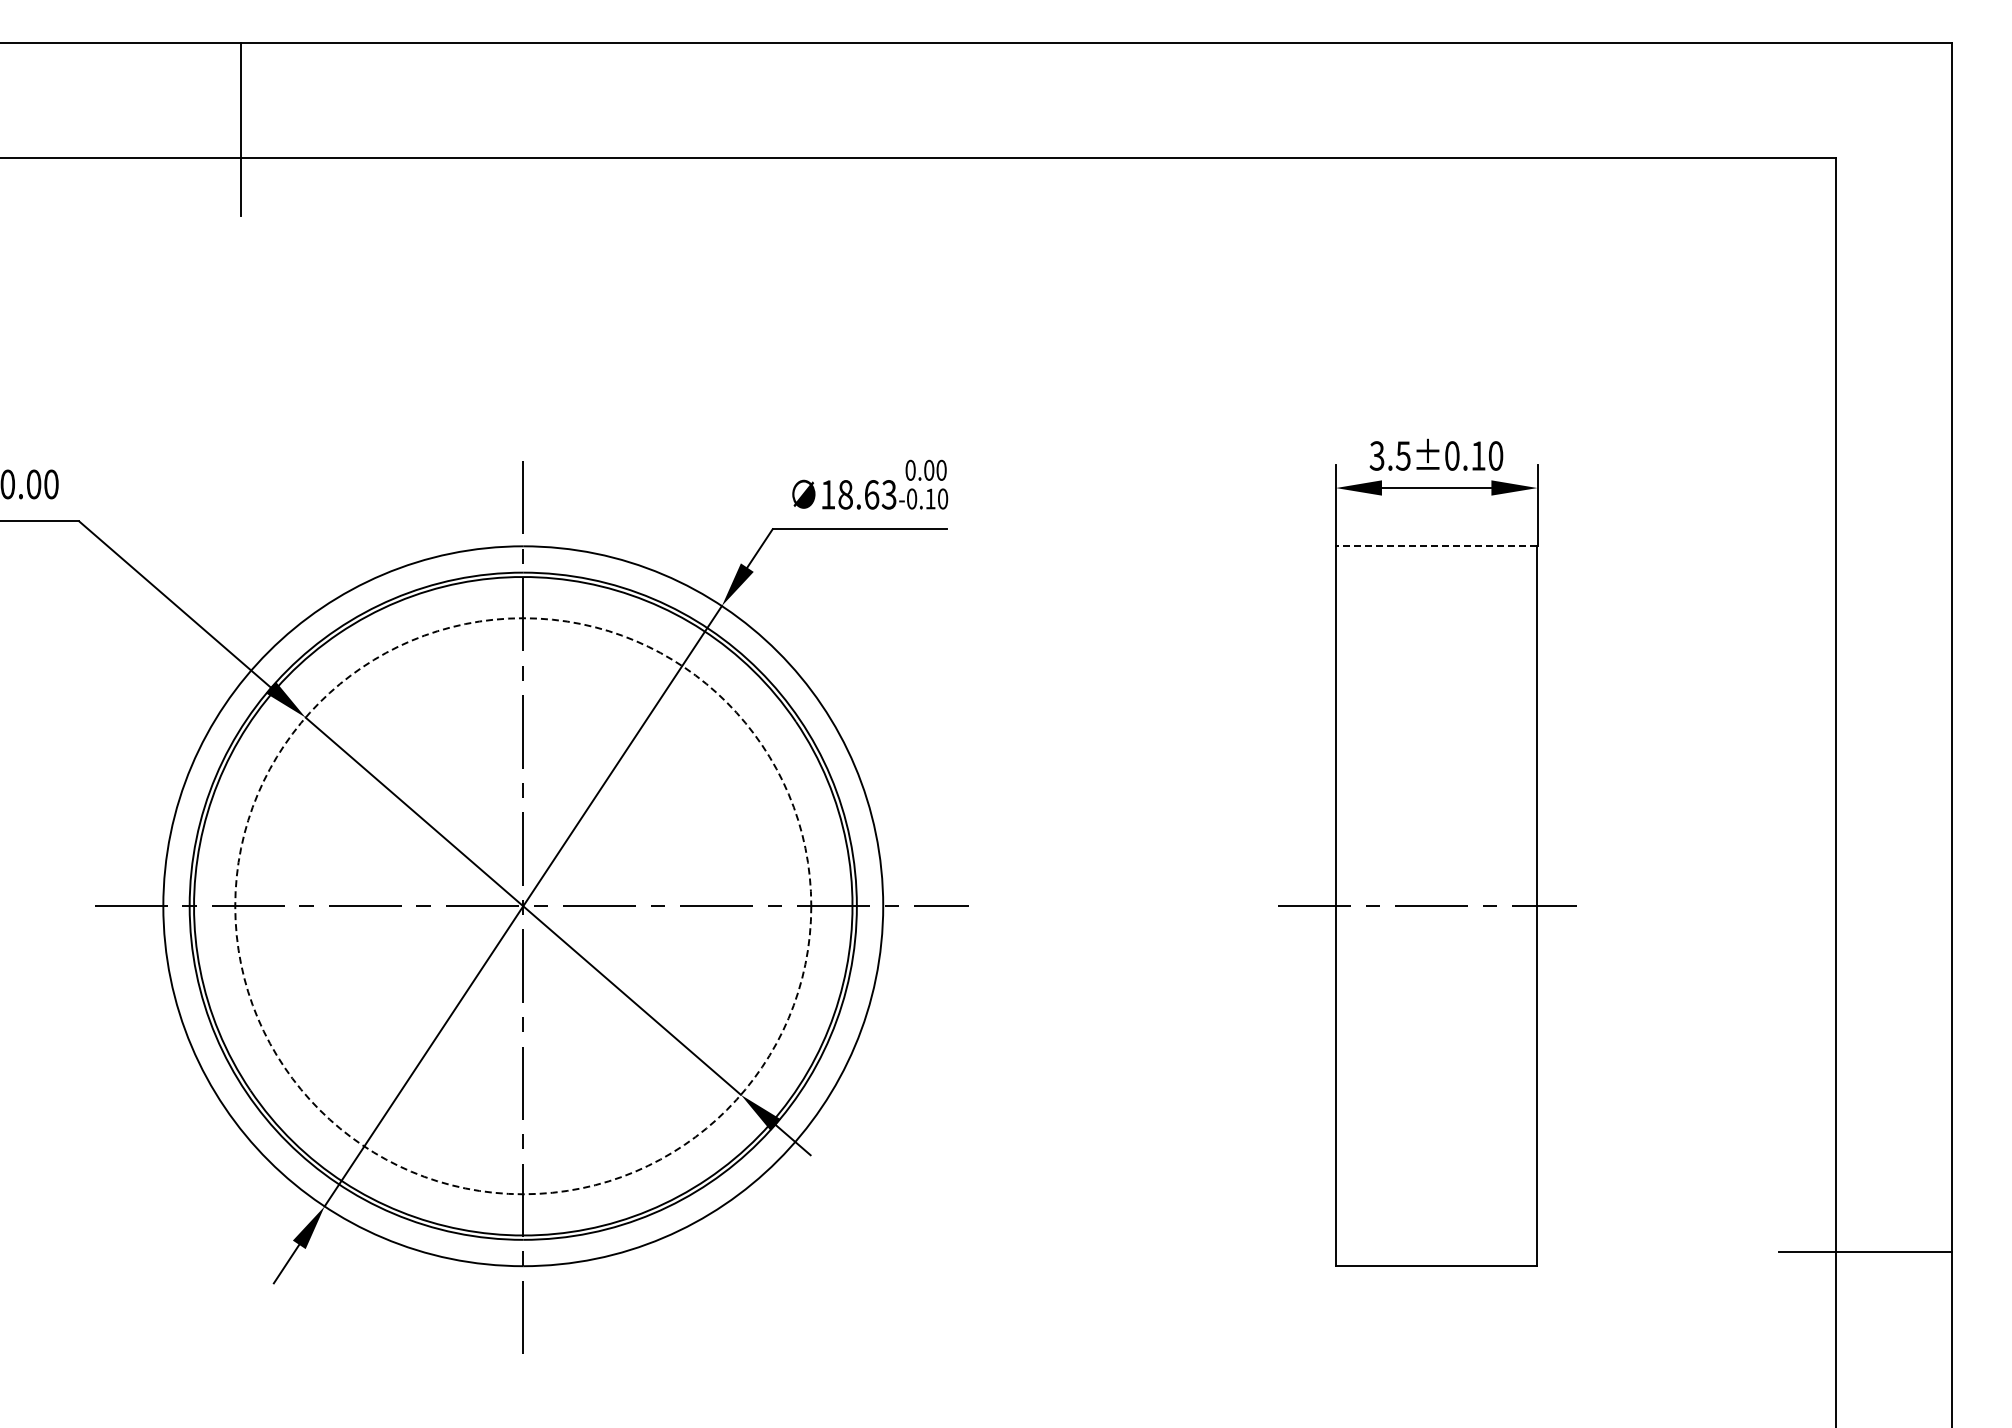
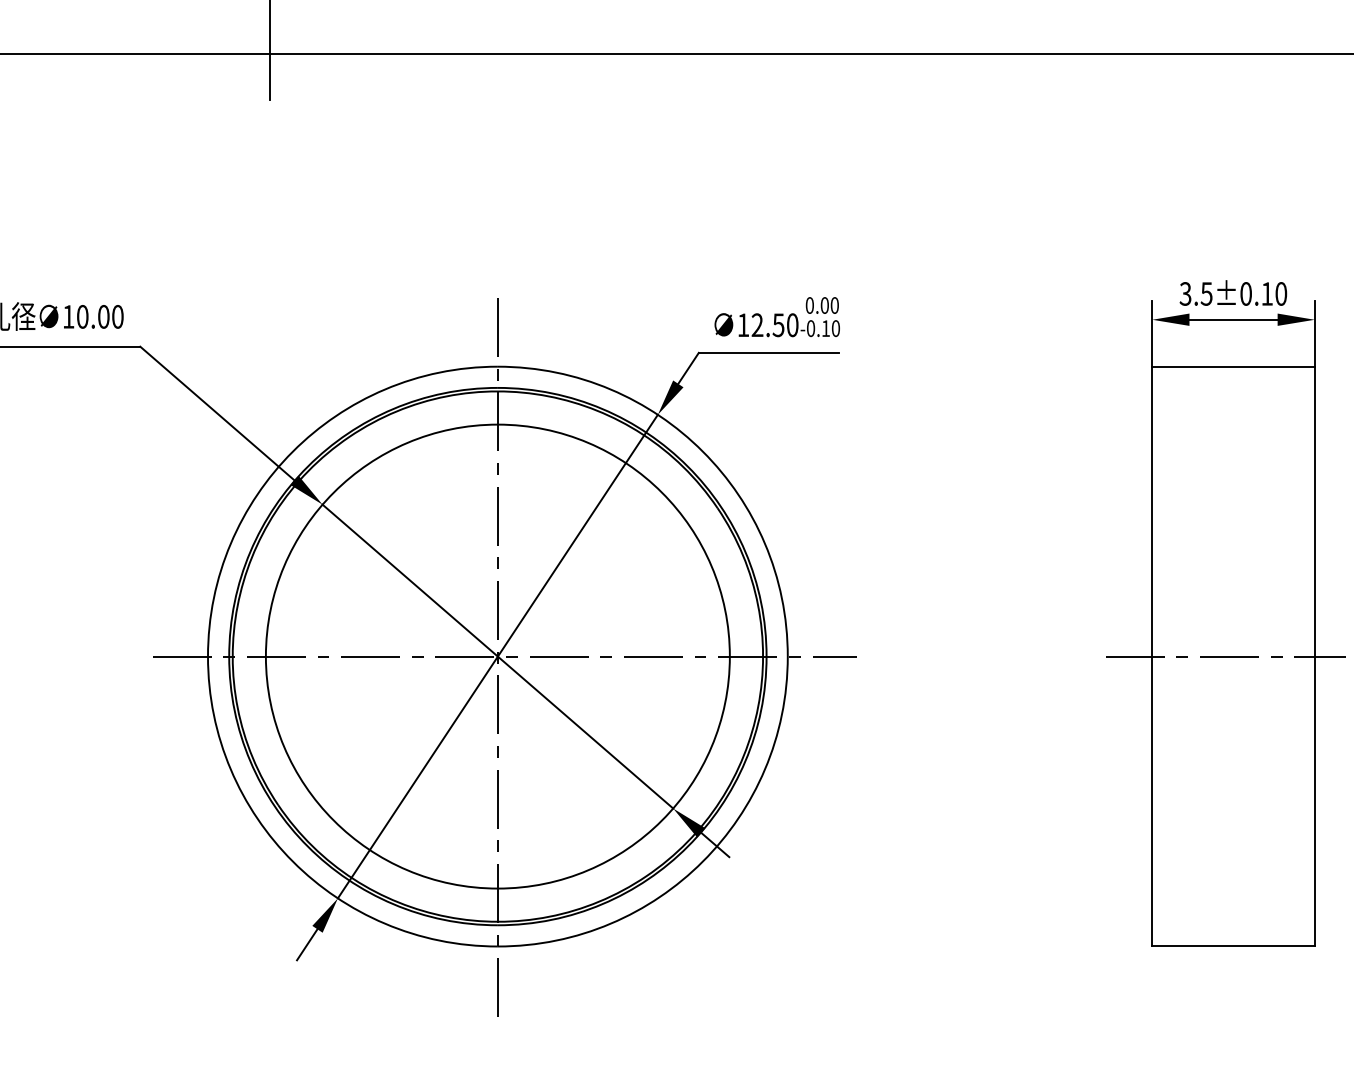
text: (867, 494) -> (775, 324), 18.63 -> 12.50
line: (1436, 546) -> (1233, 366), dashed -> solid
circle: (523, 906) -> (498, 656), dashed -> solid

